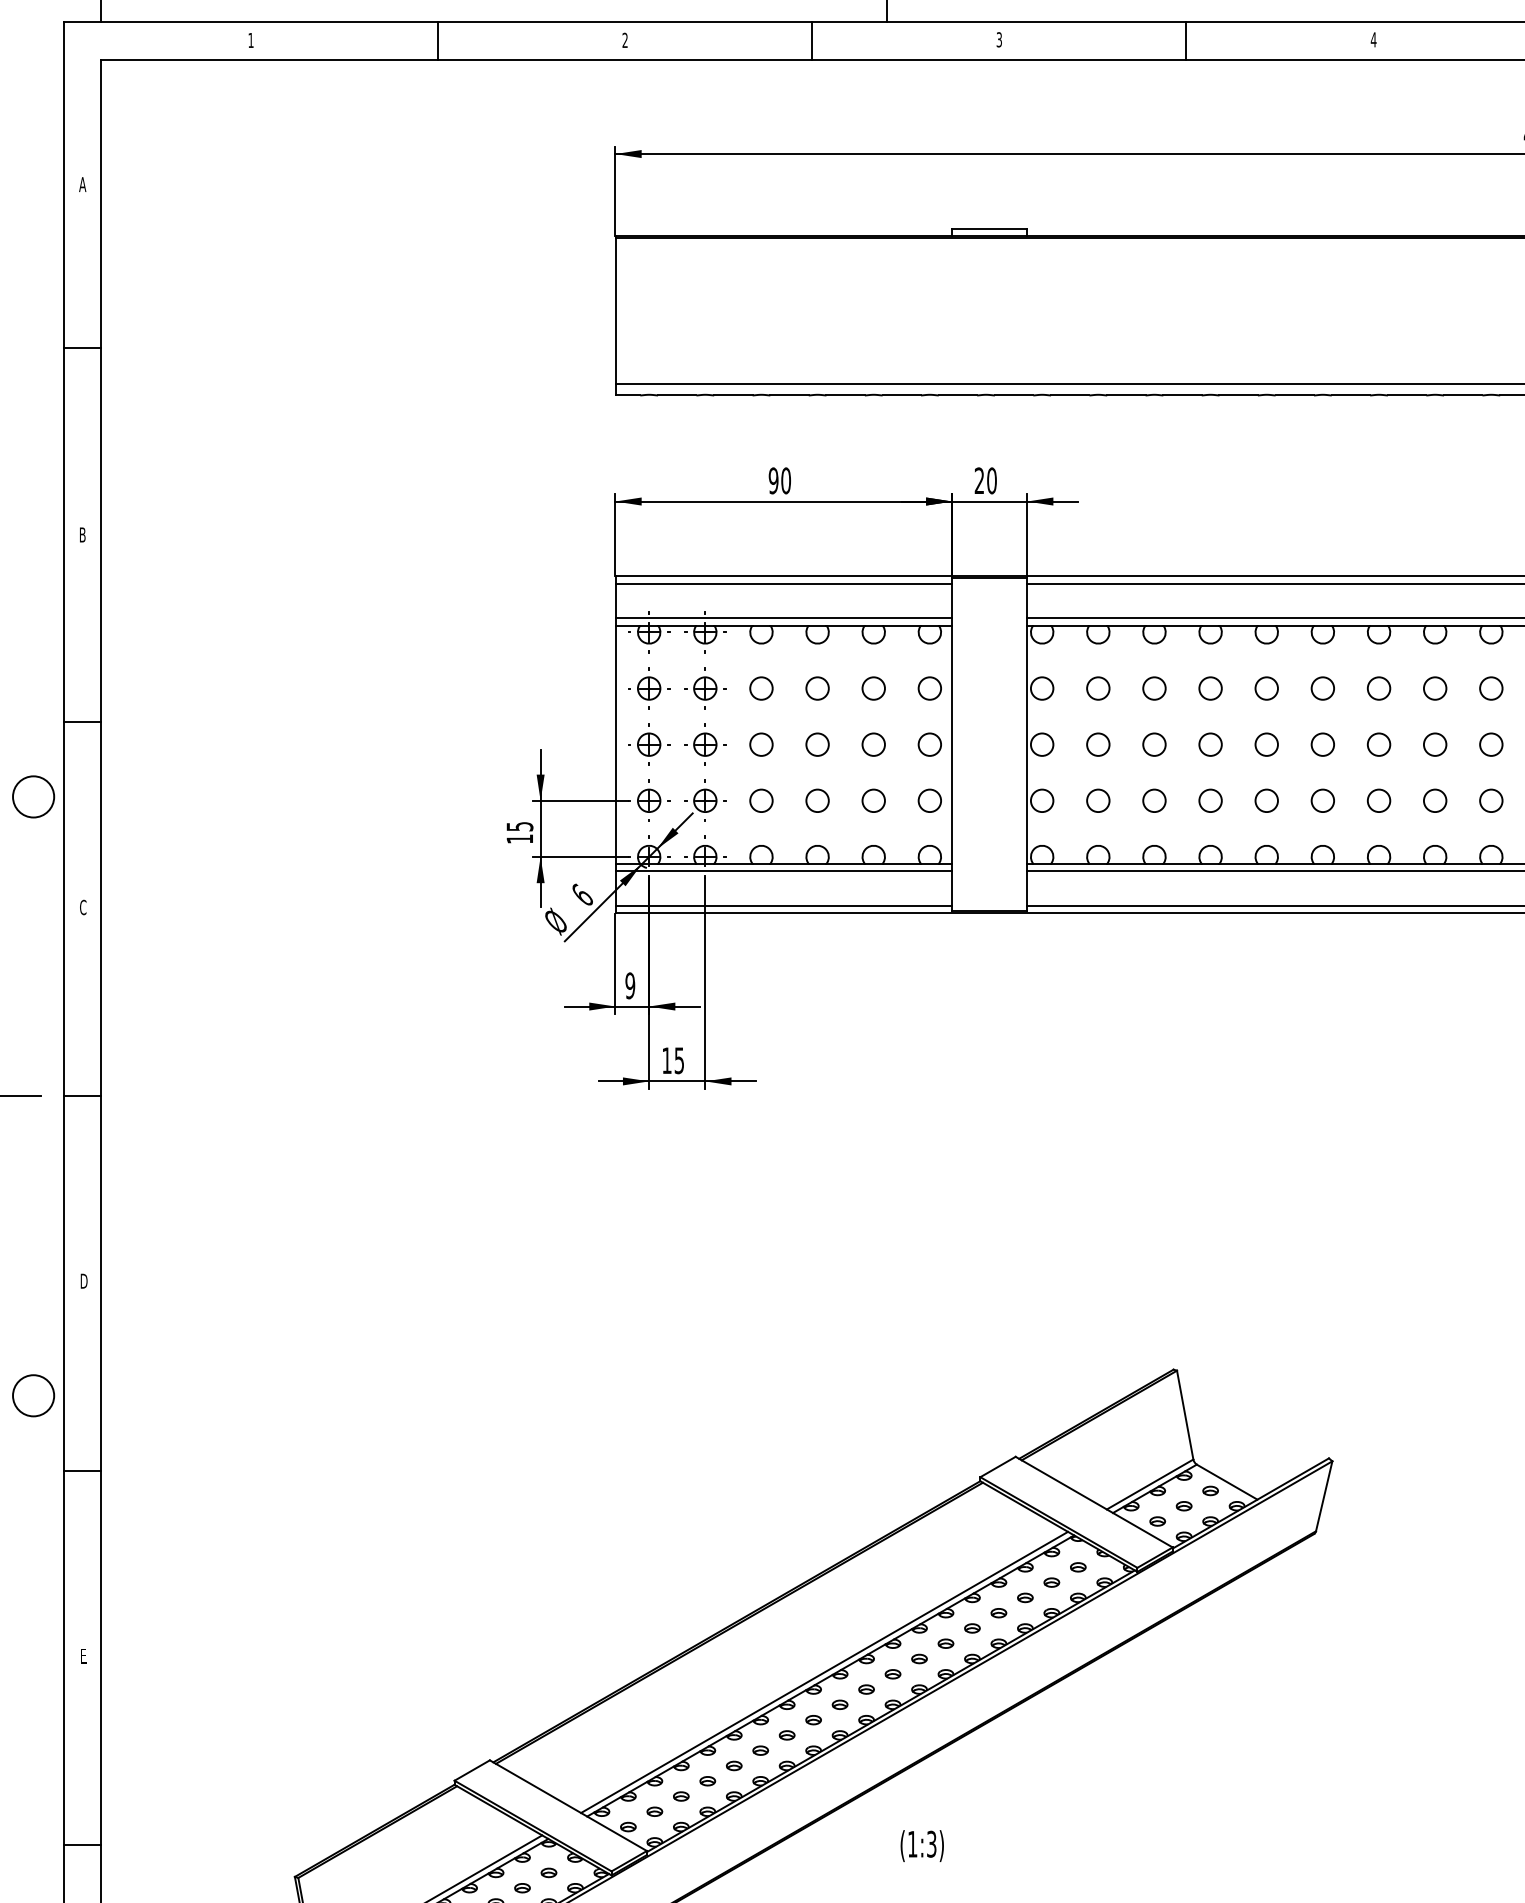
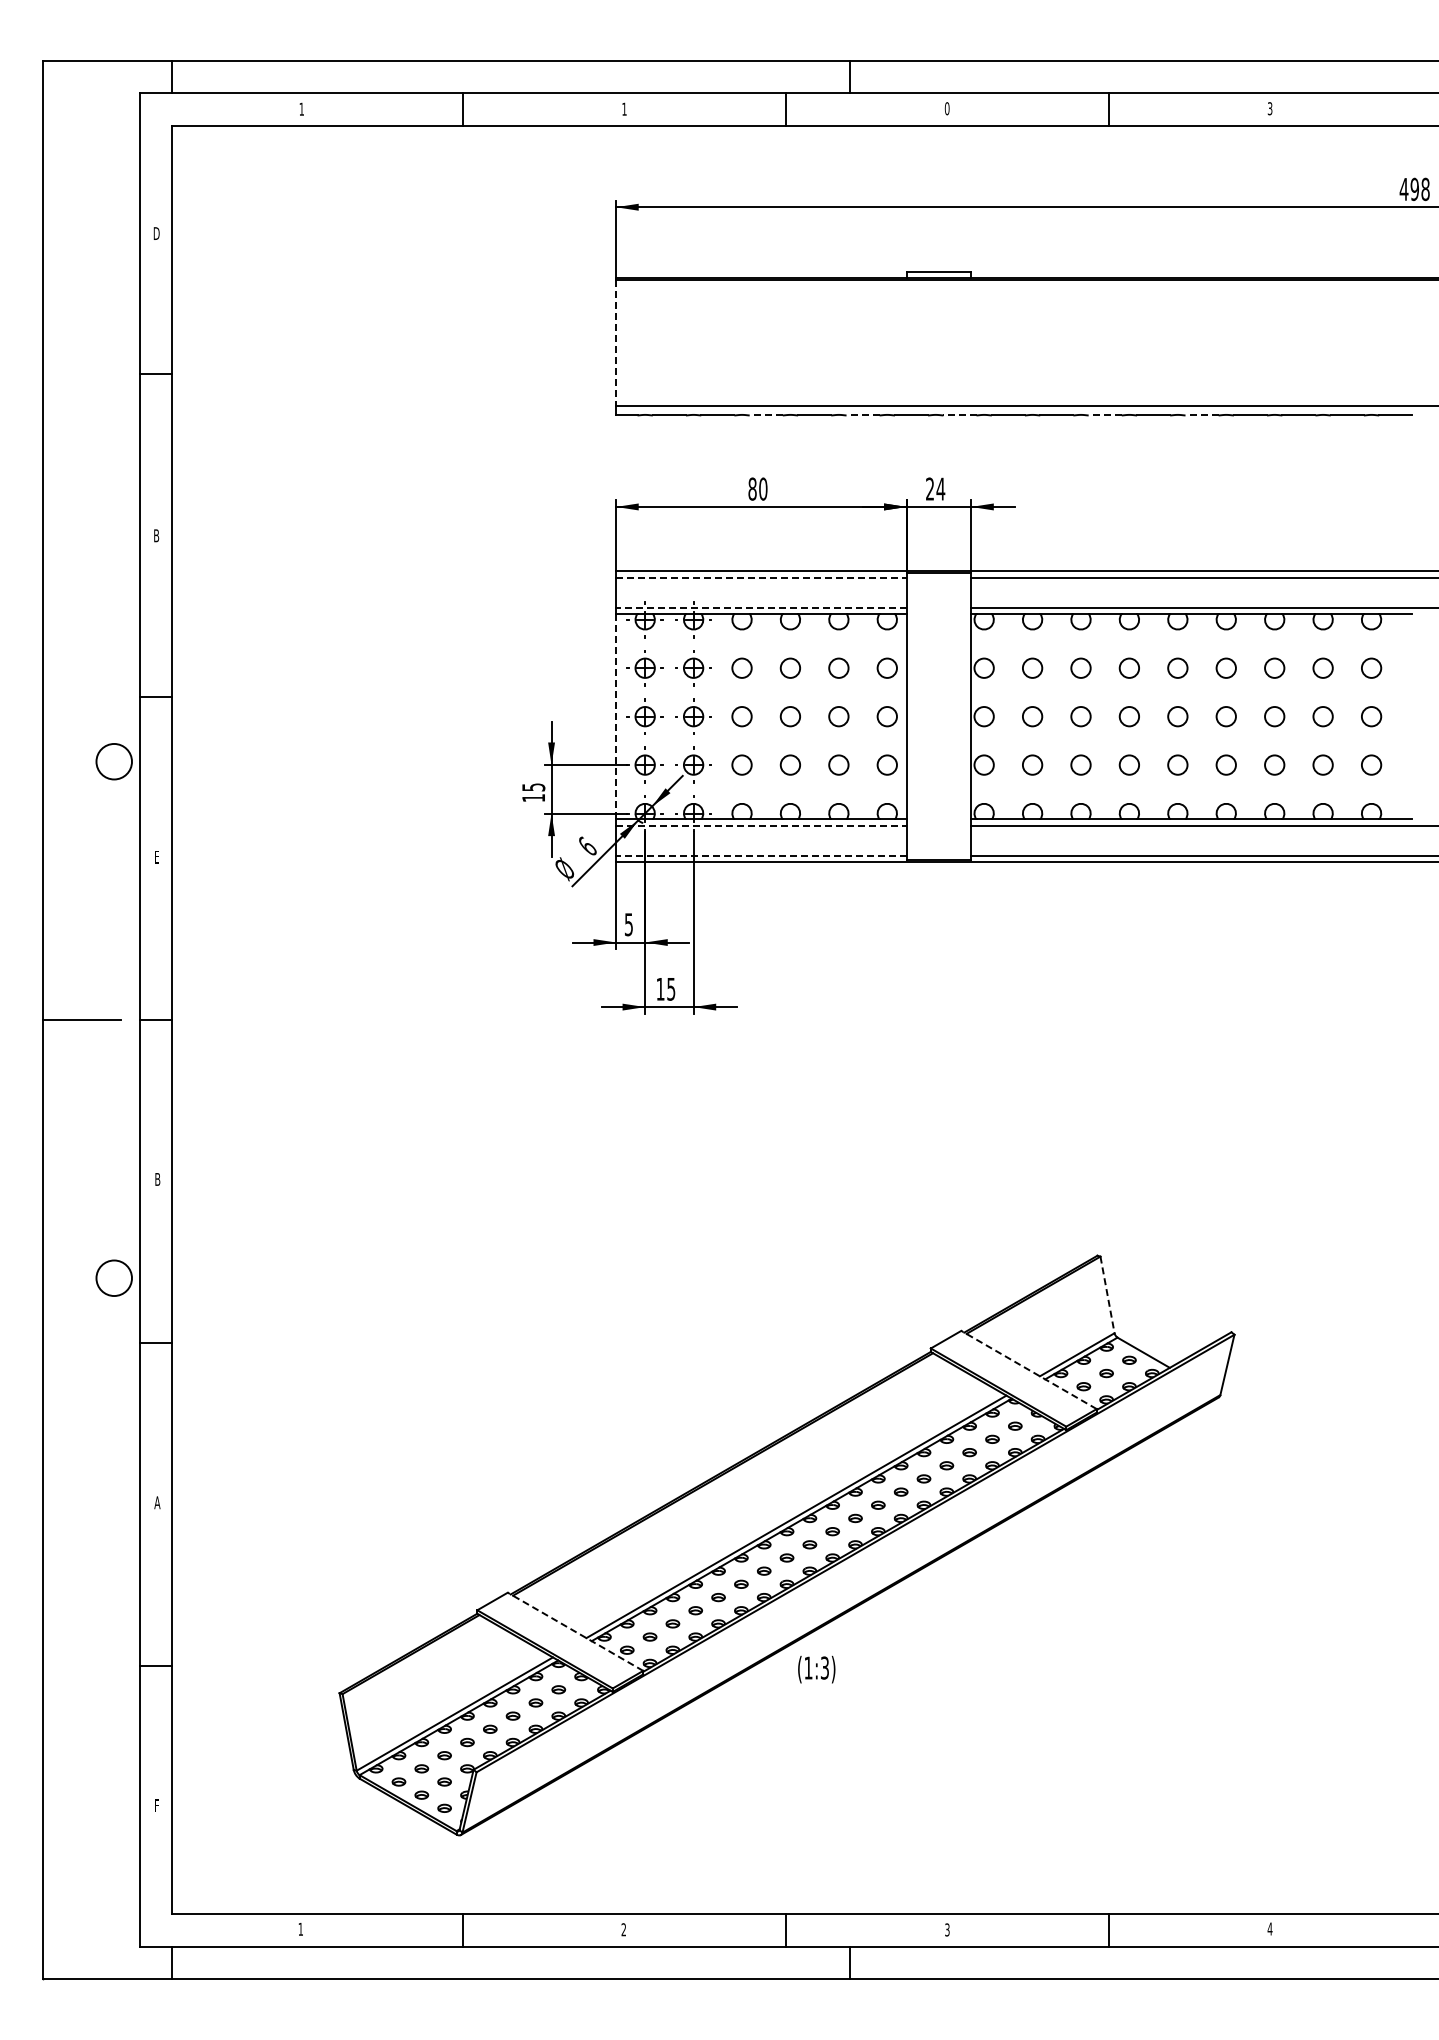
text: (625, 39) -> (624, 108), 2 -> 1
text: (998, 39) -> (946, 108), 3 -> 0
text: (1373, 39) -> (1269, 108), 4 -> 3
text: (82, 184) -> (156, 233), A -> D
line: (615, 310) -> (616, 342), solid -> dashed
line: (789, 395) -> (766, 415), solid -> dashed
line: (902, 395) -> (863, 415), solid -> dashed
line: (1013, 395) -> (959, 415), solid -> dashed
line: (1182, 395) -> (1105, 415), solid -> dashed
line: (1295, 395) -> (1202, 415), solid -> dashed
text: (773, 480) -> (752, 488), 90 -> 80
text: (991, 480) -> (940, 488), 20 -> 24
line: (784, 583) -> (761, 577), solid -> dashed
line: (782, 618) -> (760, 607), solid -> dashed
line: (615, 744) -> (616, 716), solid -> dashed
line: (784, 870) -> (761, 825), solid -> dashed
line: (782, 905) -> (760, 855), solid -> dashed
text: (82, 906) -> (156, 856), C -> E
text: (629, 985) -> (628, 924), 9 -> 5
text: (83, 1281) -> (157, 1179), D -> B
line: (1185, 1414) -> (1107, 1294), solid -> dashed
line: (1093, 1501) -> (1028, 1369), solid -> dashed
text: (83, 1655) -> (157, 1502), E -> A
line: (568, 1805) -> (575, 1631), solid -> dashed
text: (921, 1845) -> (816, 1669), moved

